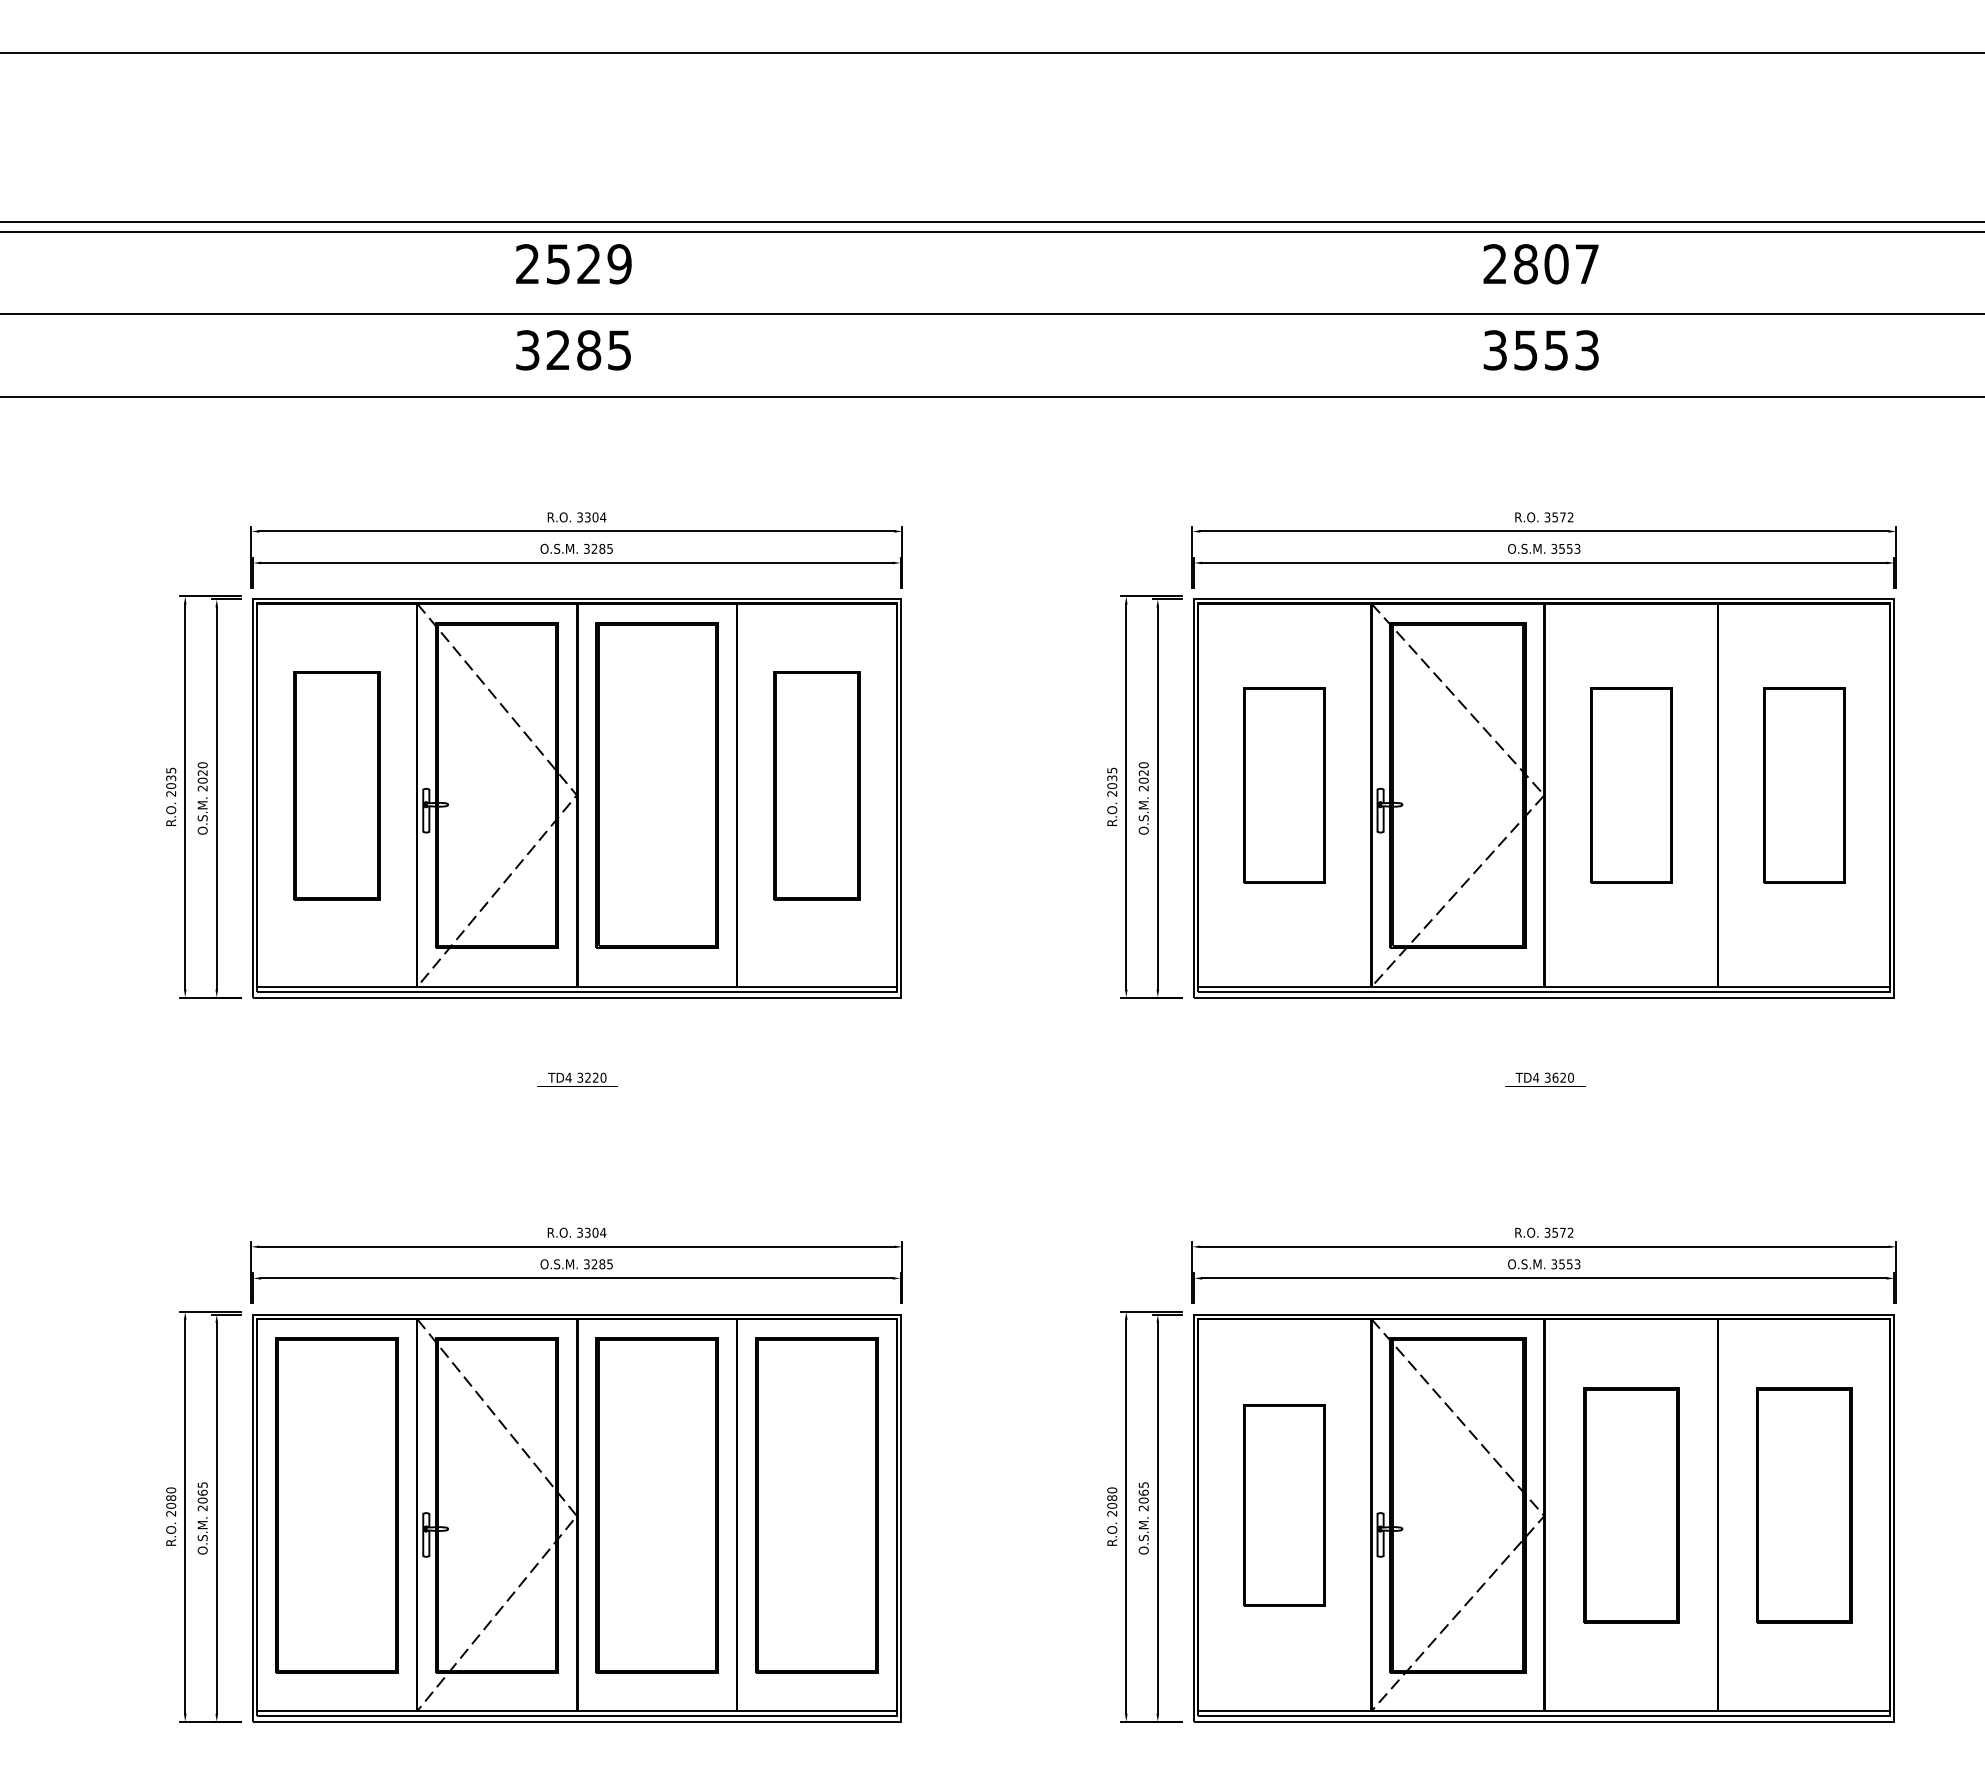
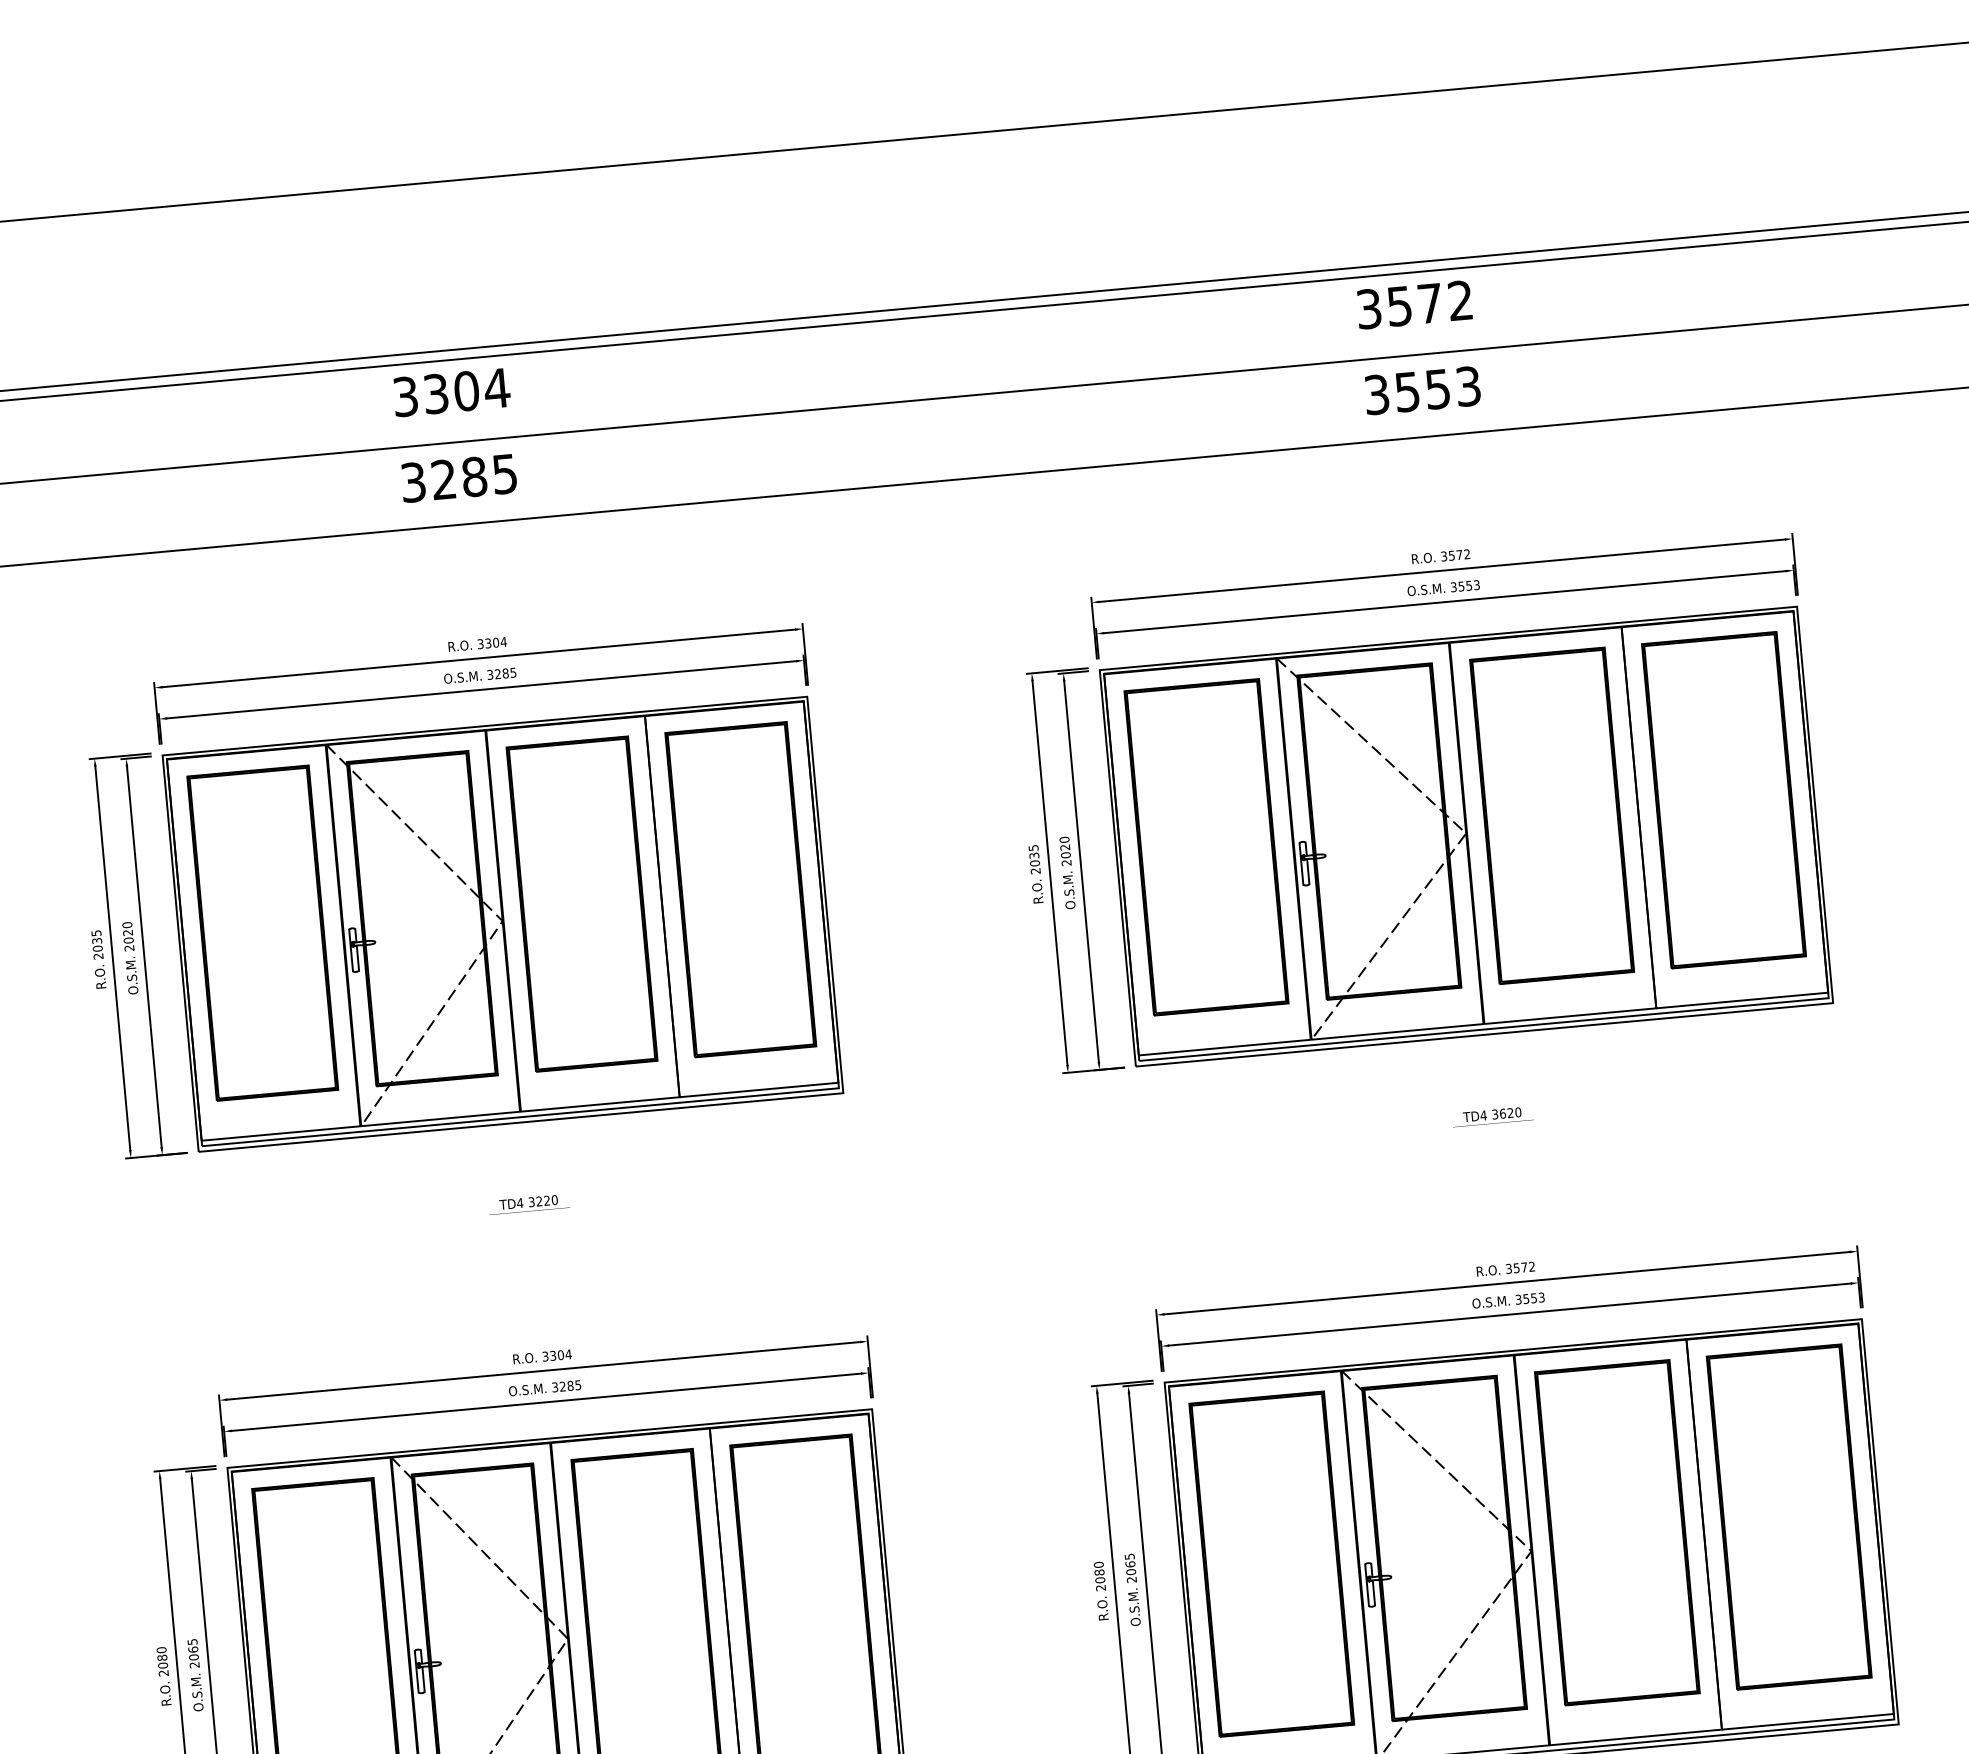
text: (574, 264) -> (452, 392), 2529 -> 3304
text: (1540, 264) -> (1414, 305), 2807 -> 3572
part: (336, 785) -> (262, 933), size x1.43
part: (816, 785) -> (740, 889), size x1.43
part: (1284, 785) -> (1206, 847), size x1.67
part: (1631, 785) -> (1552, 815), size x1.67
part: (1804, 785) -> (1724, 800), size x1.67
part: (1284, 1505) -> (1271, 1564), size x1.67
part: (1631, 1505) -> (1617, 1532), size x1.43
part: (1804, 1505) -> (1789, 1517), size x1.43

